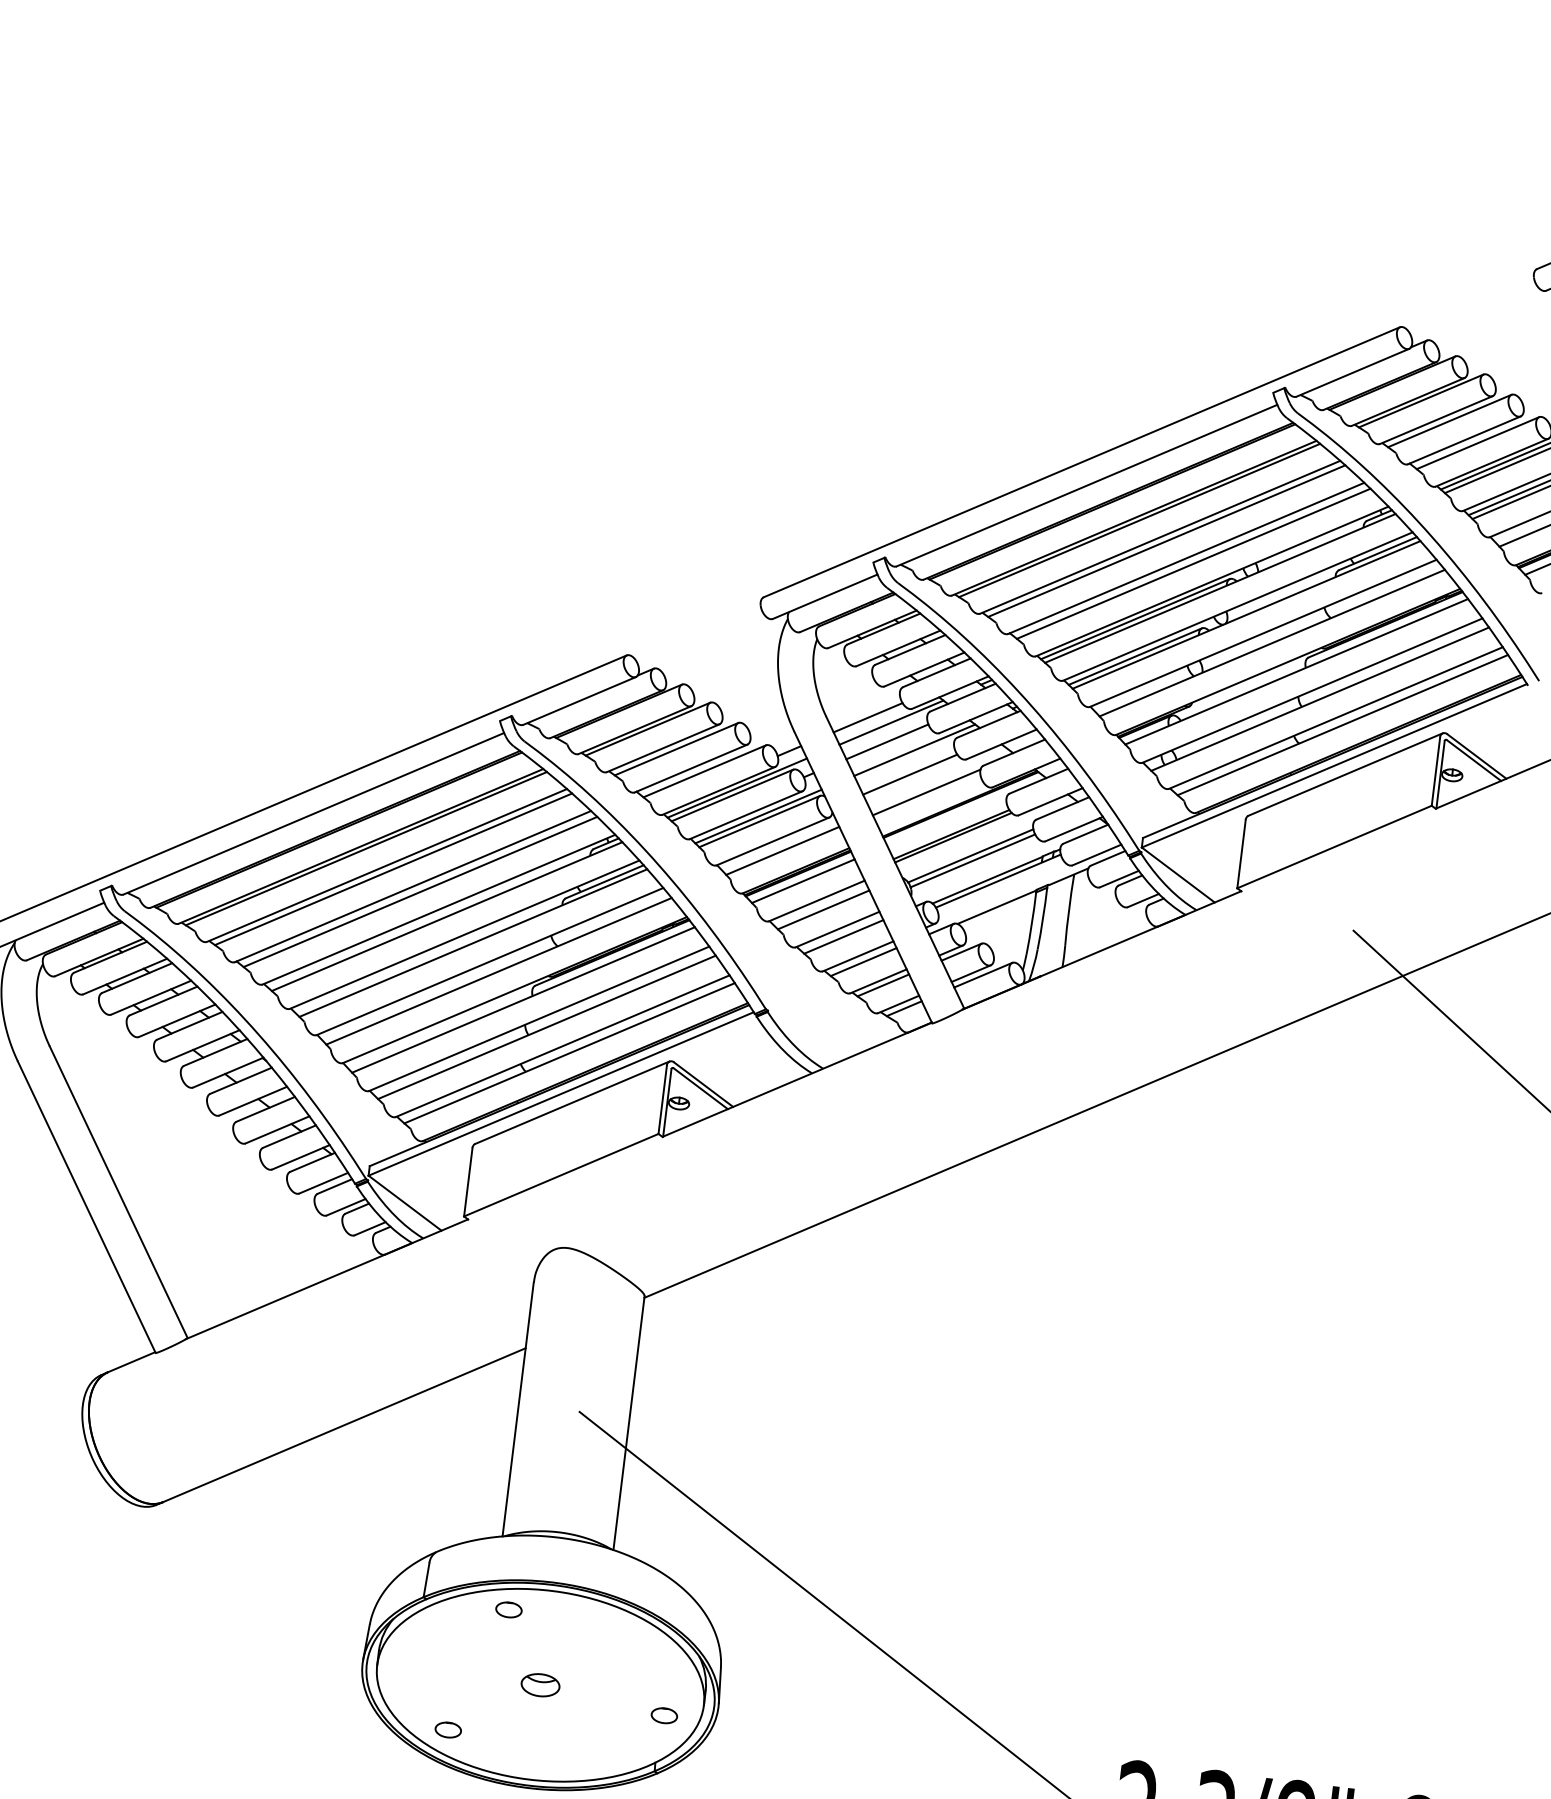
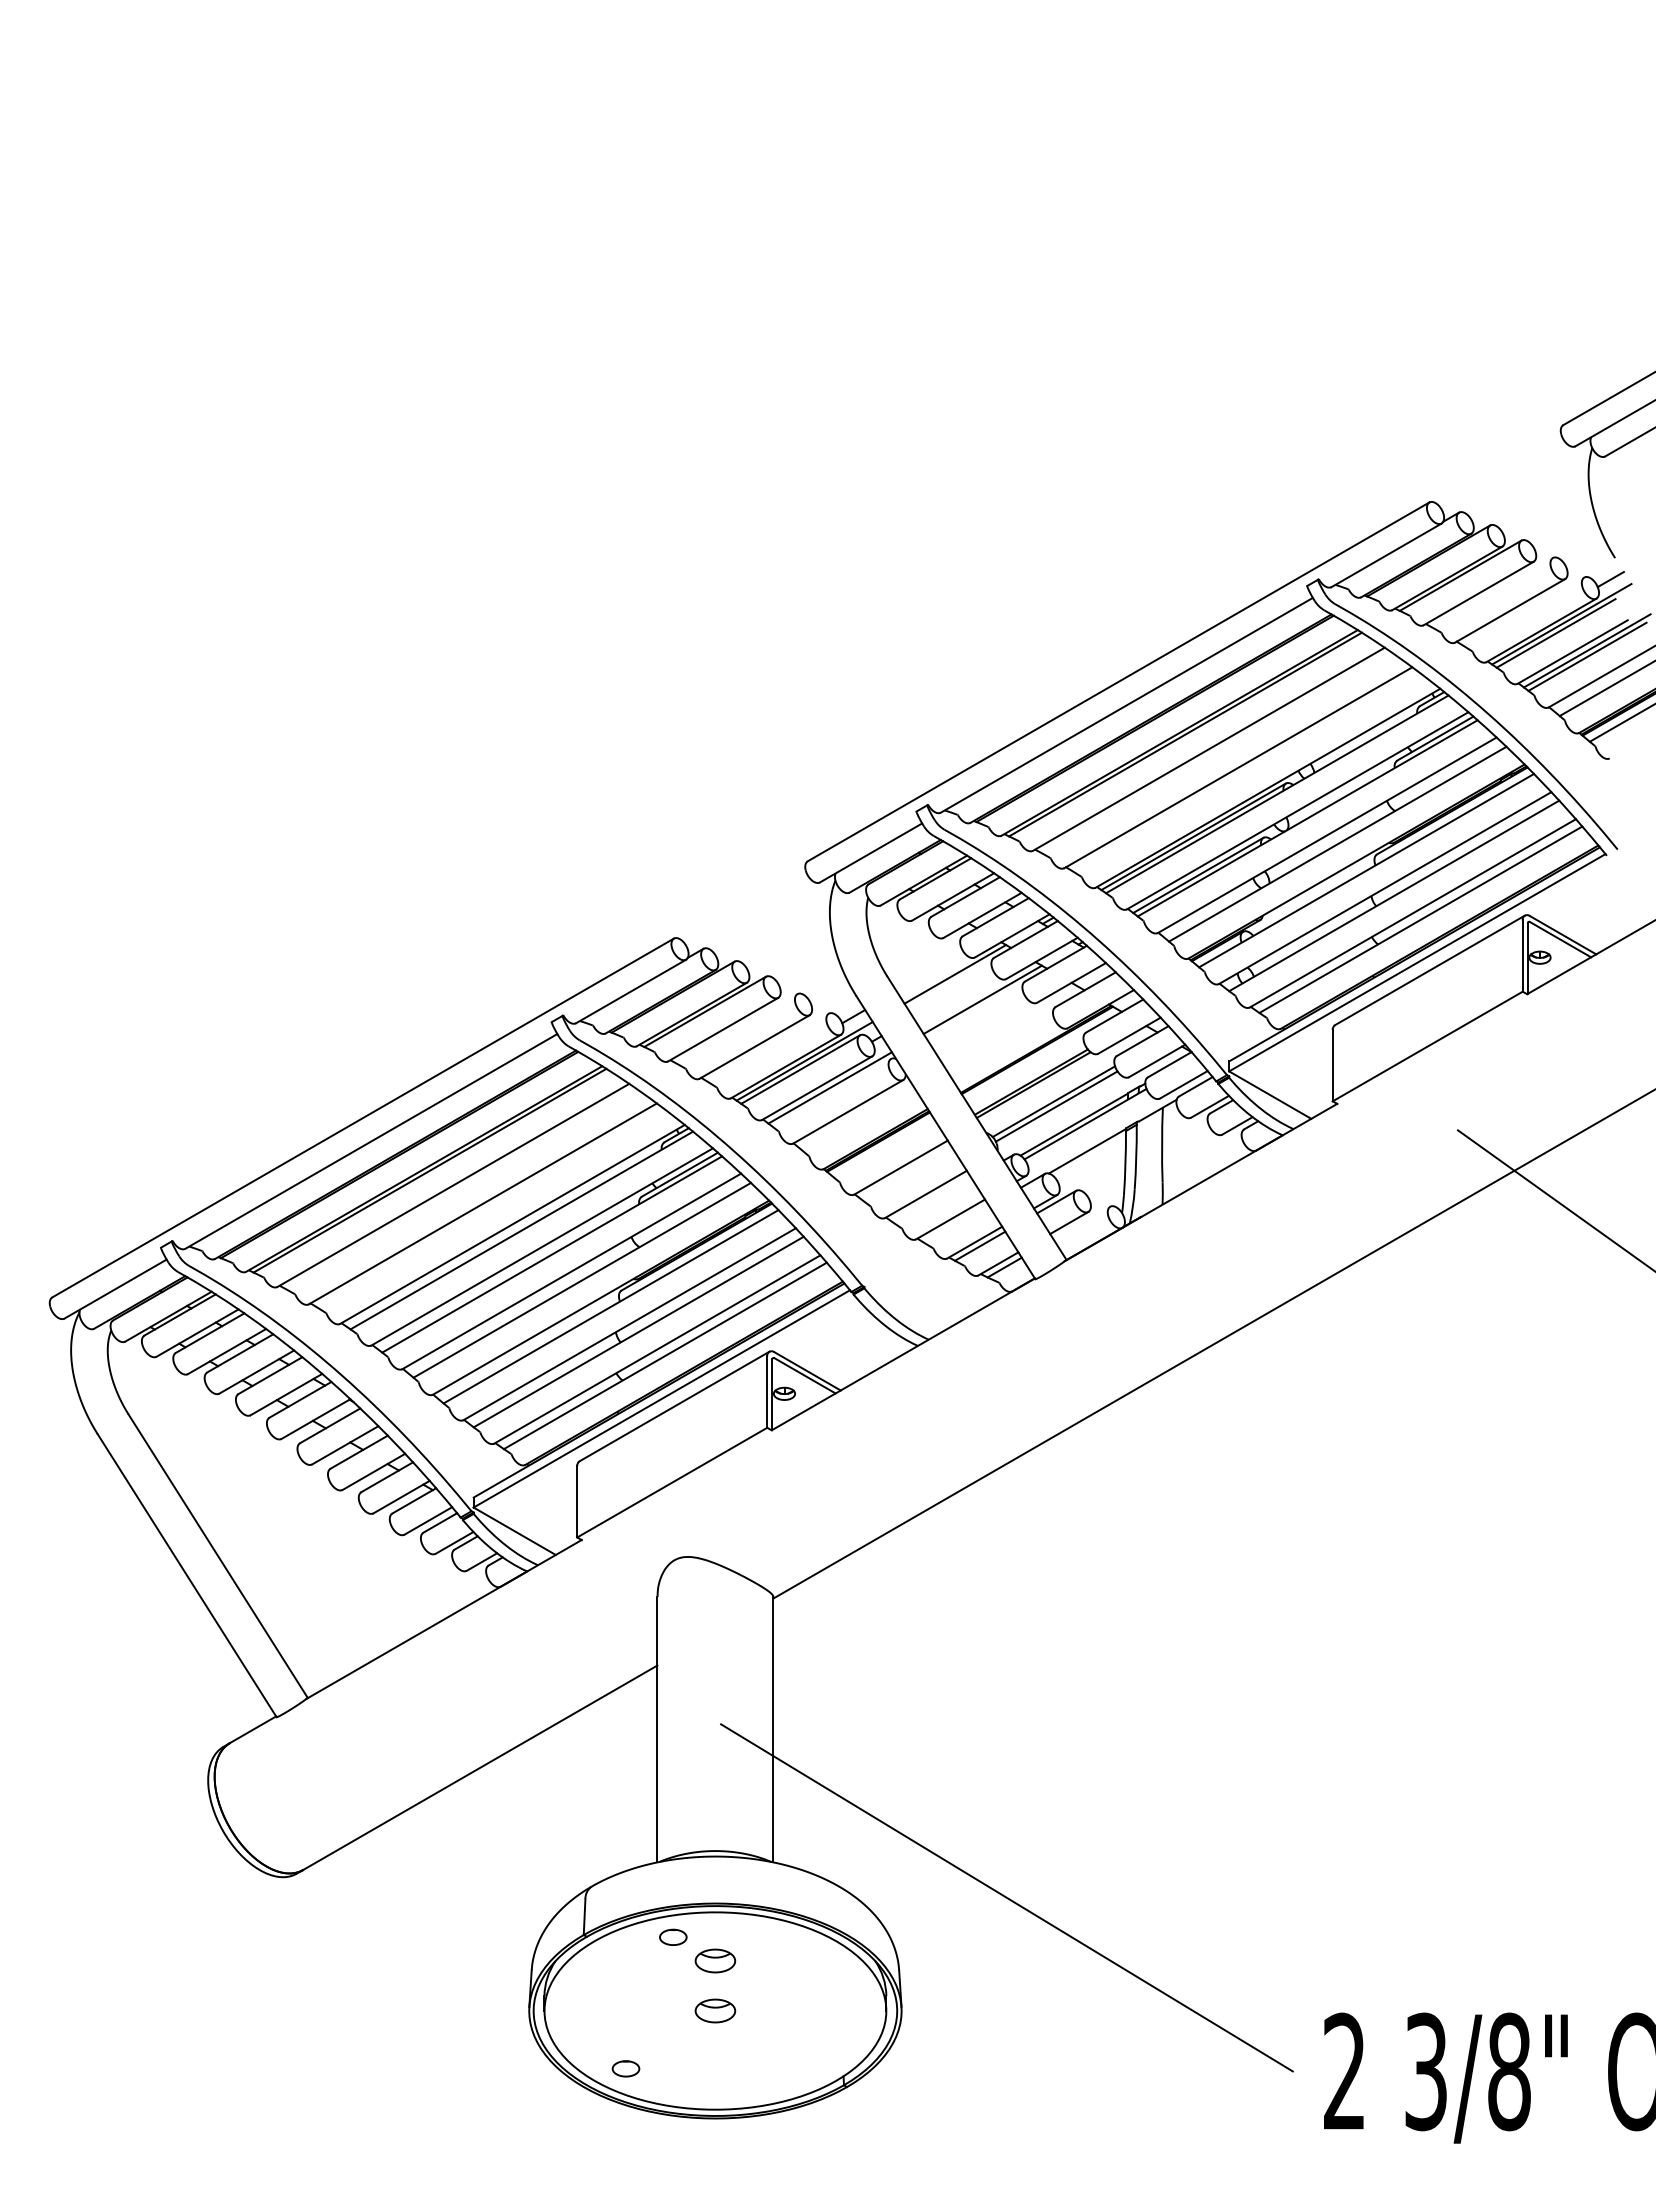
line: (1449, 420) -> (1492, 592), removed
line: (1478, 442) -> (1524, 611), removed
line: (1166, 541) -> (1215, 752), removed
line: (1193, 563) -> (1246, 772), removed
line: (868, 717) -> (930, 971), removed
line: (887, 741) -> (953, 994), removed
line: (676, 748) -> (736, 1028), removed
line: (704, 770) -> (768, 1047), removed
line: (910, 774) -> (981, 1025), removed
line: (926, 792) -> (1000, 1041), removed
line: (759, 821) -> (831, 1092), removed
line: (782, 851) -> (859, 1120), removed
line: (393, 869) -> (460, 1188), removed
line: (803, 880) -> (884, 1148), removed
line: (420, 891) -> (491, 1208), removed
line: (823, 909) -> (908, 1175), removed
line: (843, 936) -> (932, 1200), removed
line: (863, 961) -> (956, 1224), removed
line: (982, 974) -> (1081, 1222), removed
part: (546, 1636) -> (715, 1960), added
part: (664, 1715) -> (846, 2026), removed

